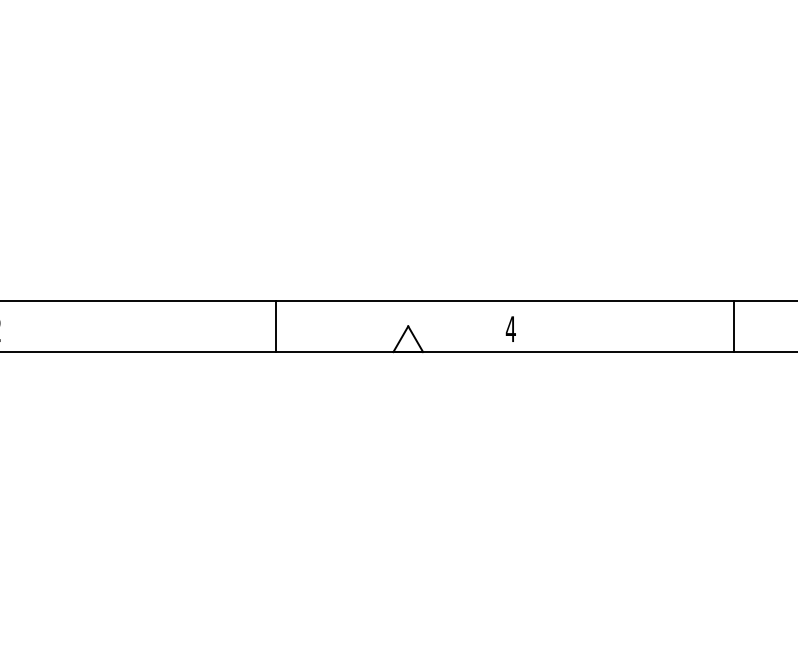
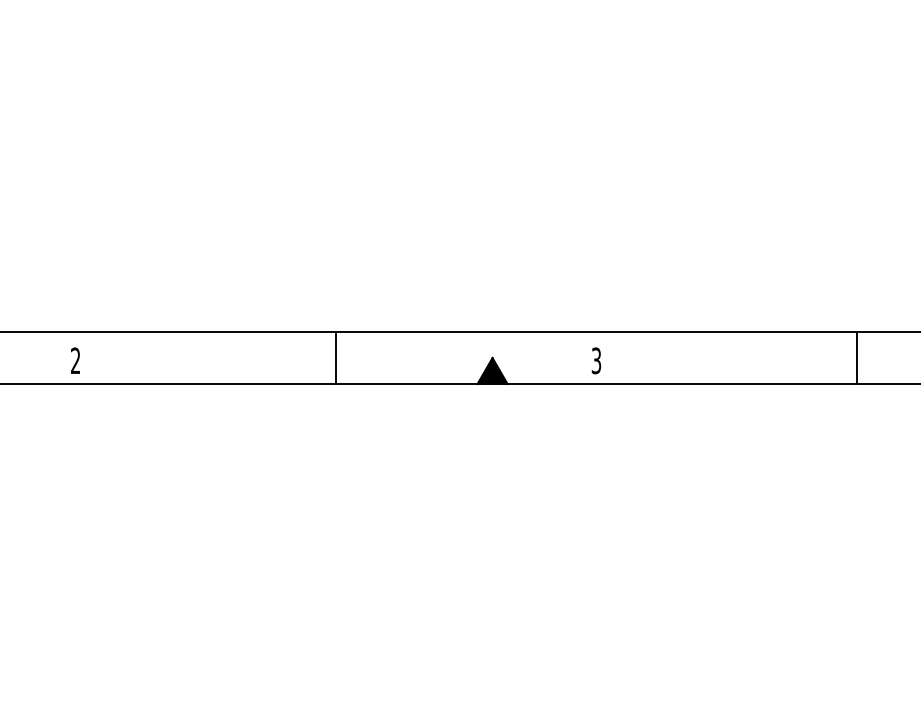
line: (275, 325) -> (336, 357), moved
line: (734, 325) -> (857, 357), moved
text: (510, 328) -> (596, 360), 4 -> 3
fill: (408, 339) -> (492, 371), added

